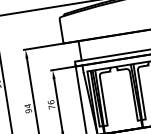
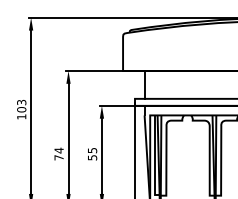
text: (51, 104) -> (92, 153), 76 -> 55
text: (28, 110) -> (58, 157), 94 -> 74

